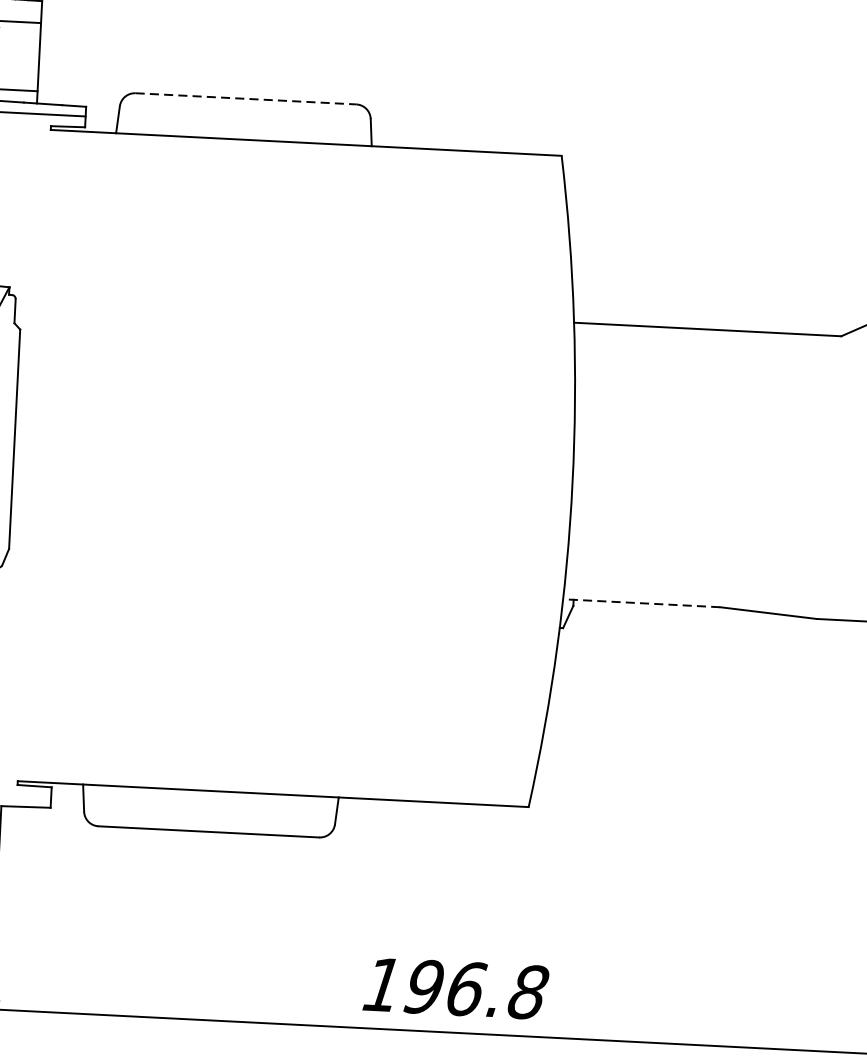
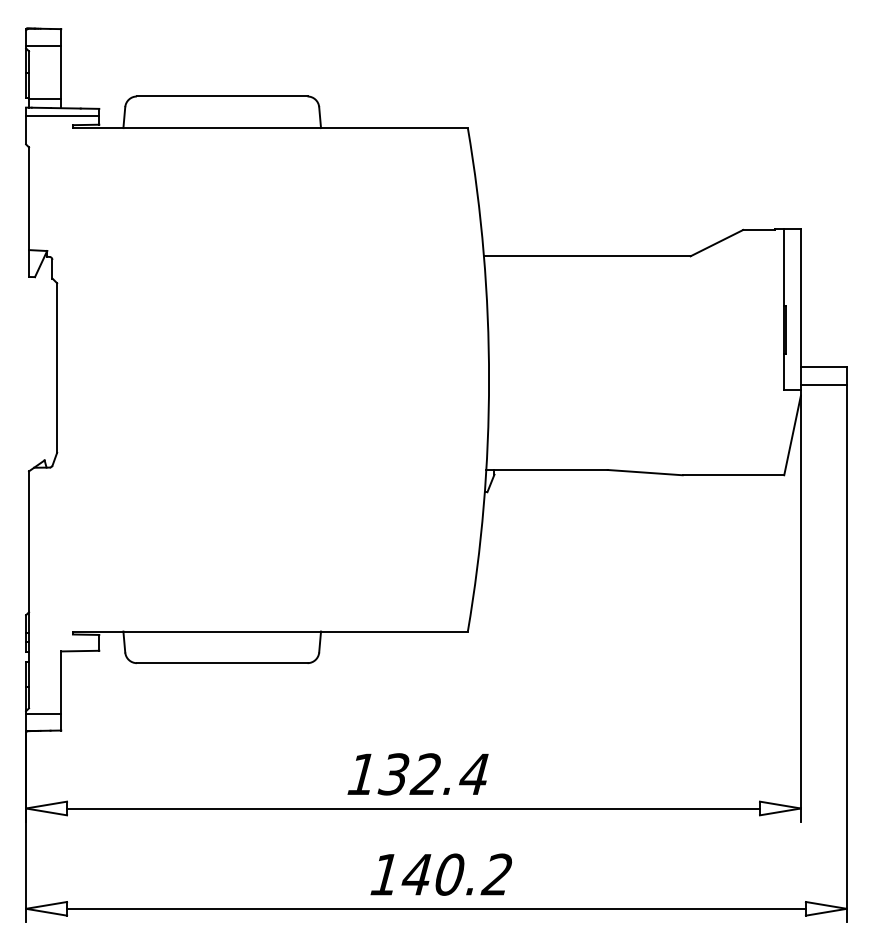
line: (246, 98) -> (222, 96), dashed -> solid
line: (642, 602) -> (547, 469), dashed -> solid
text: (474, 989) -> (433, 774), 196.8 -> 132.4

